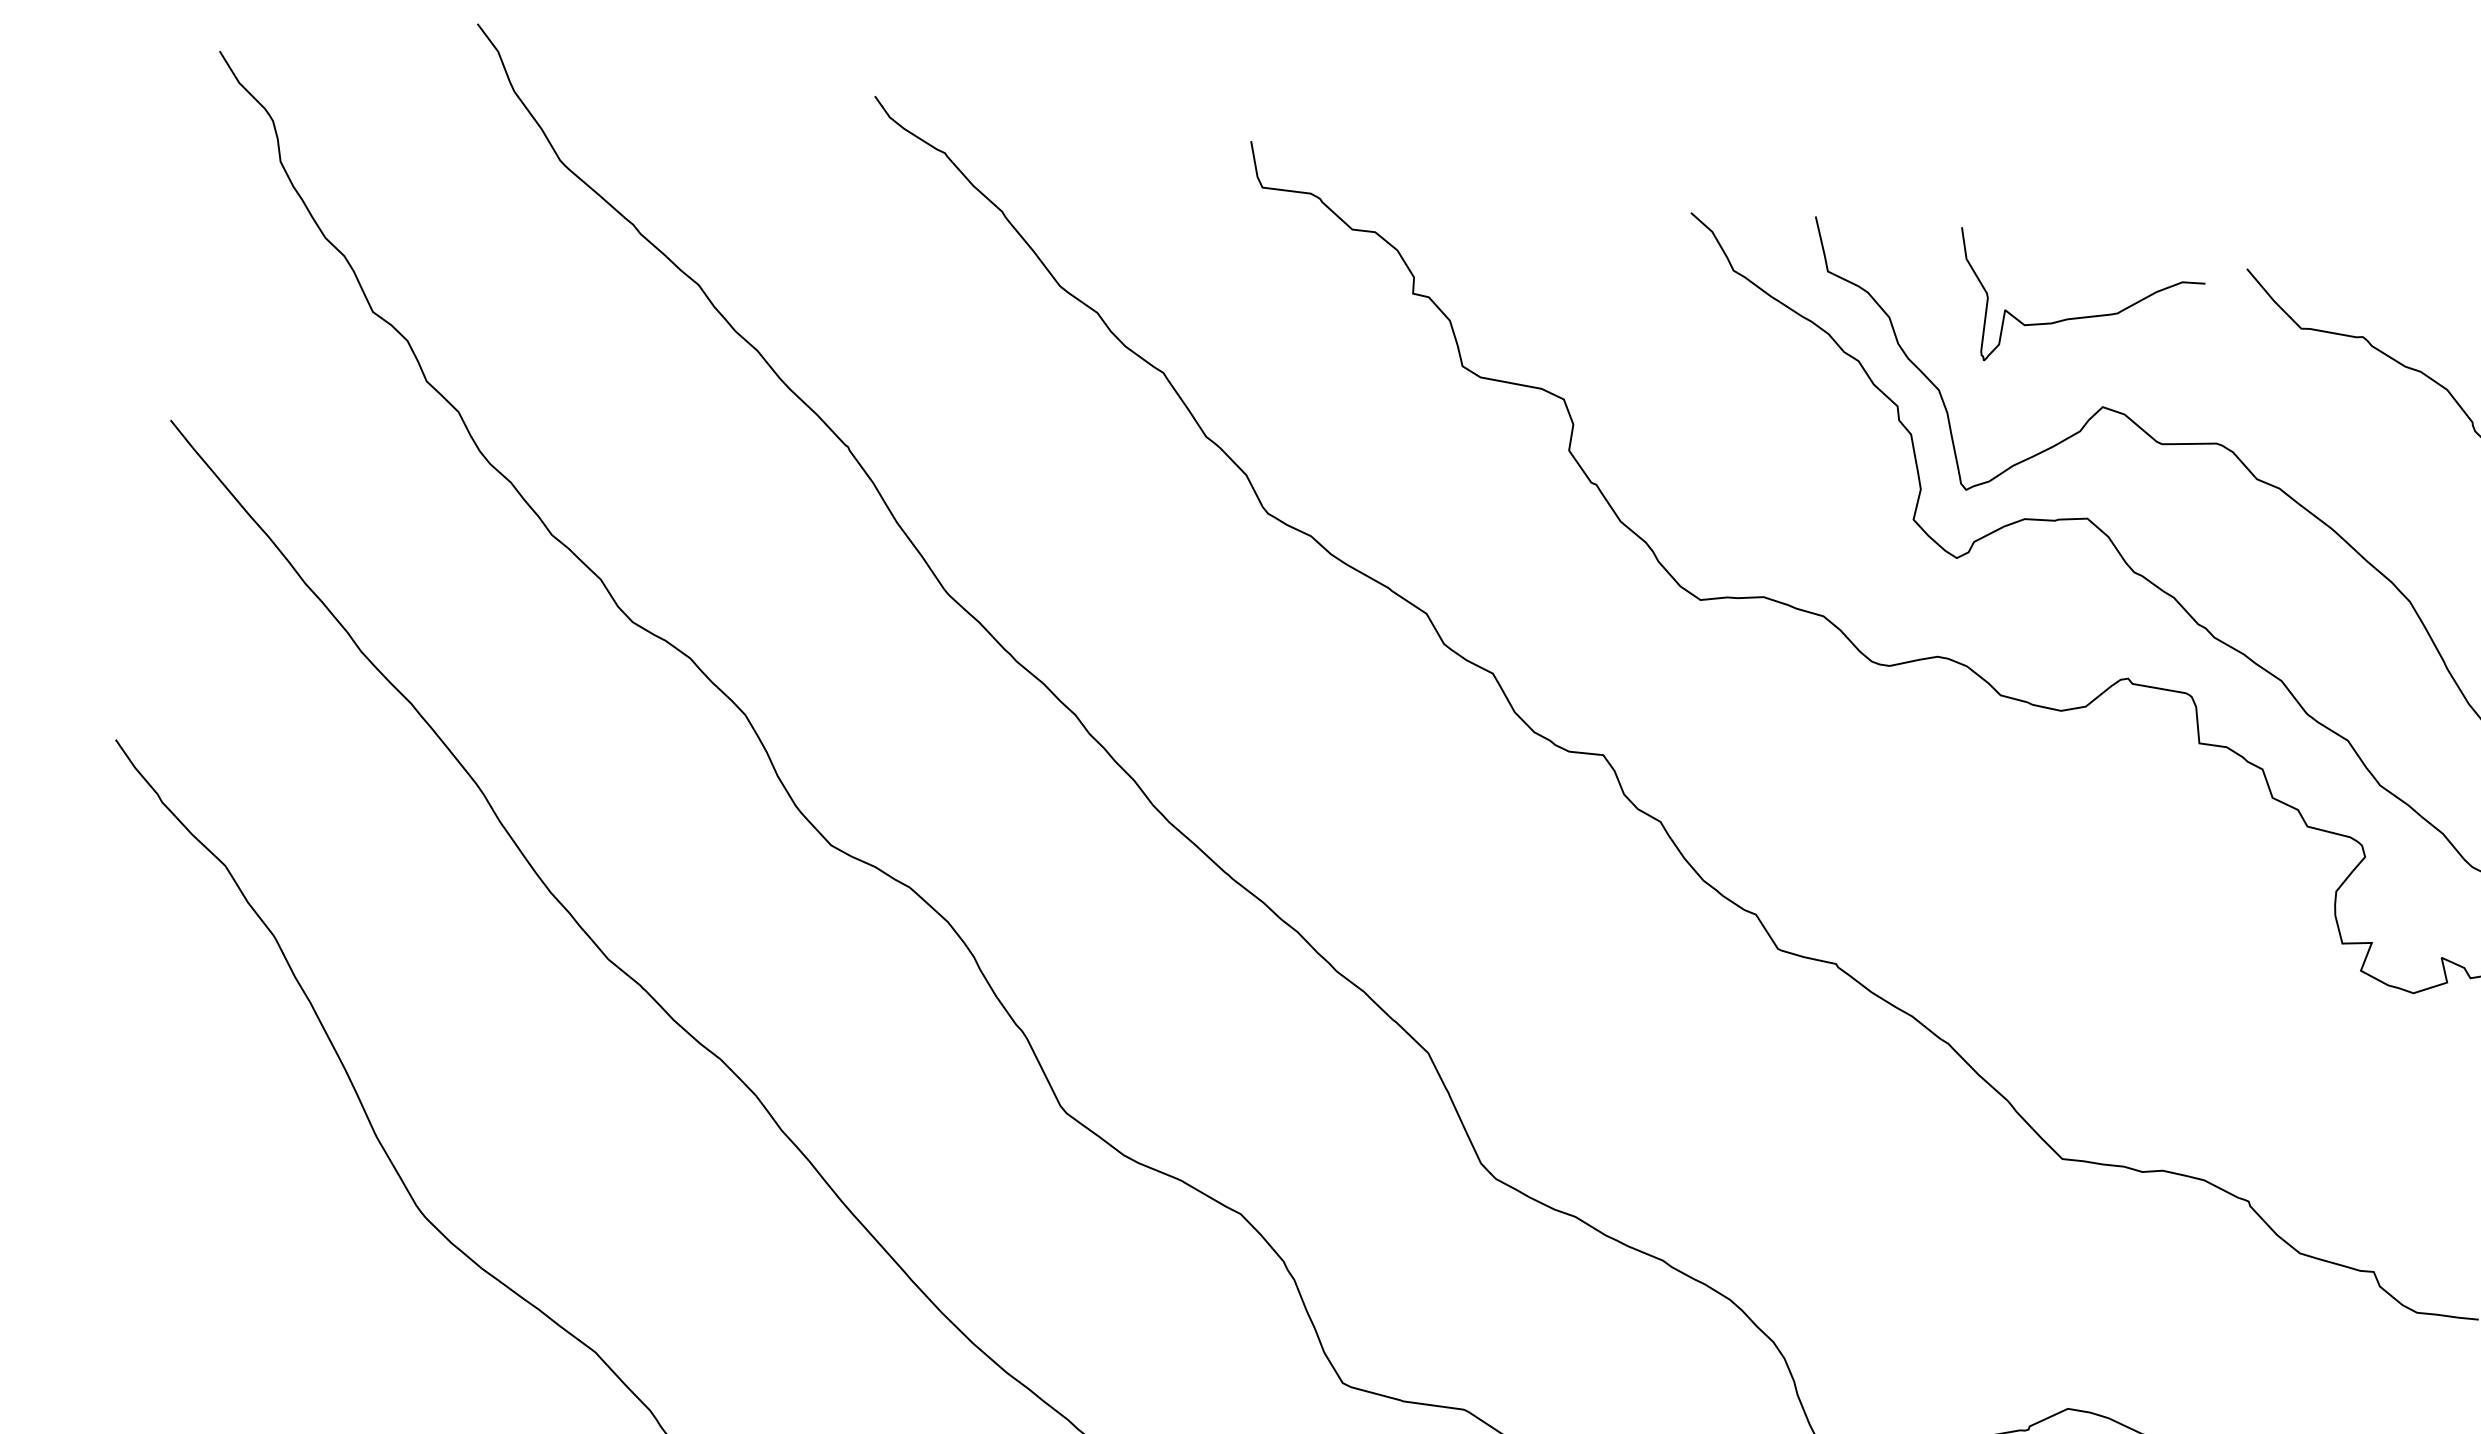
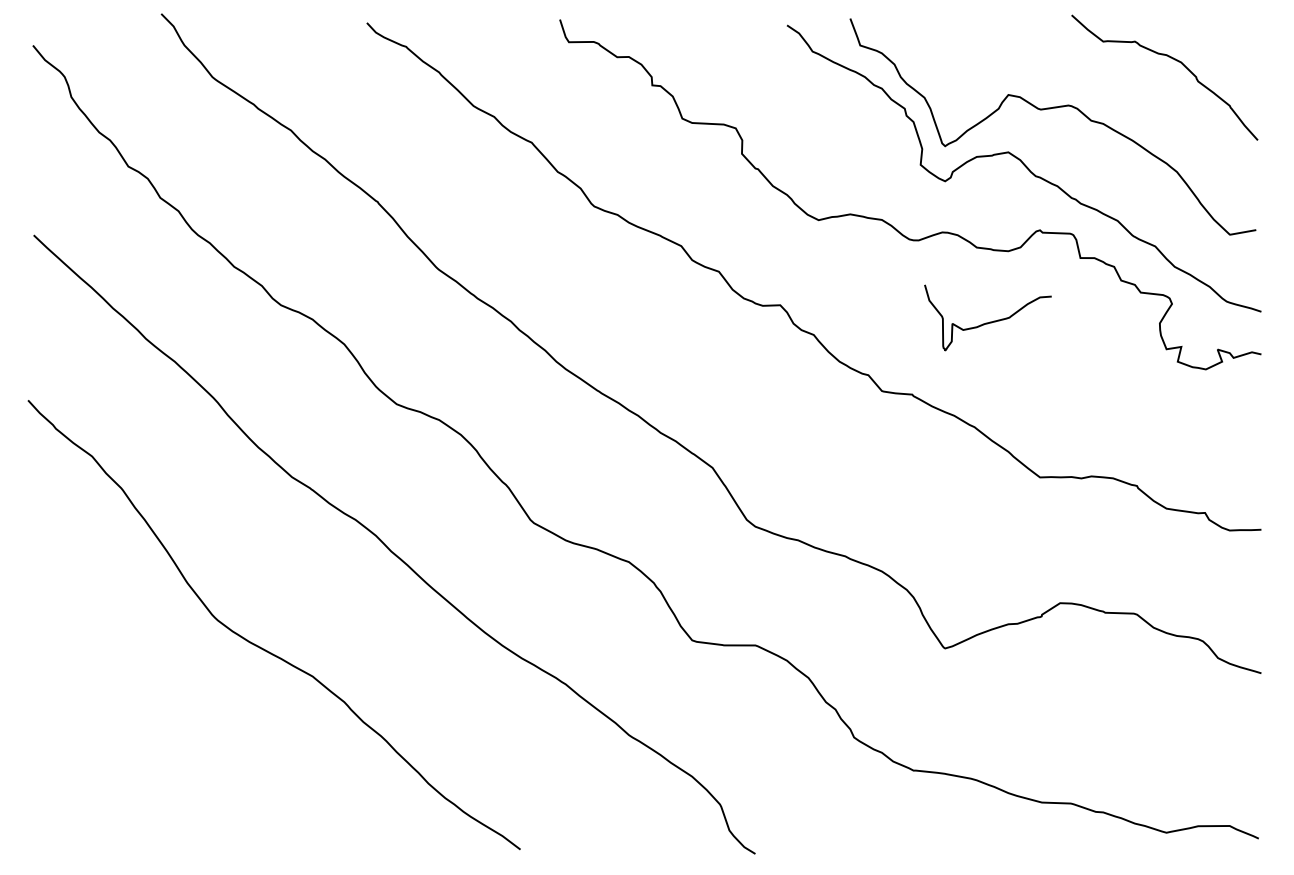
curve: (2077, 315) -> (989, 321), moved

